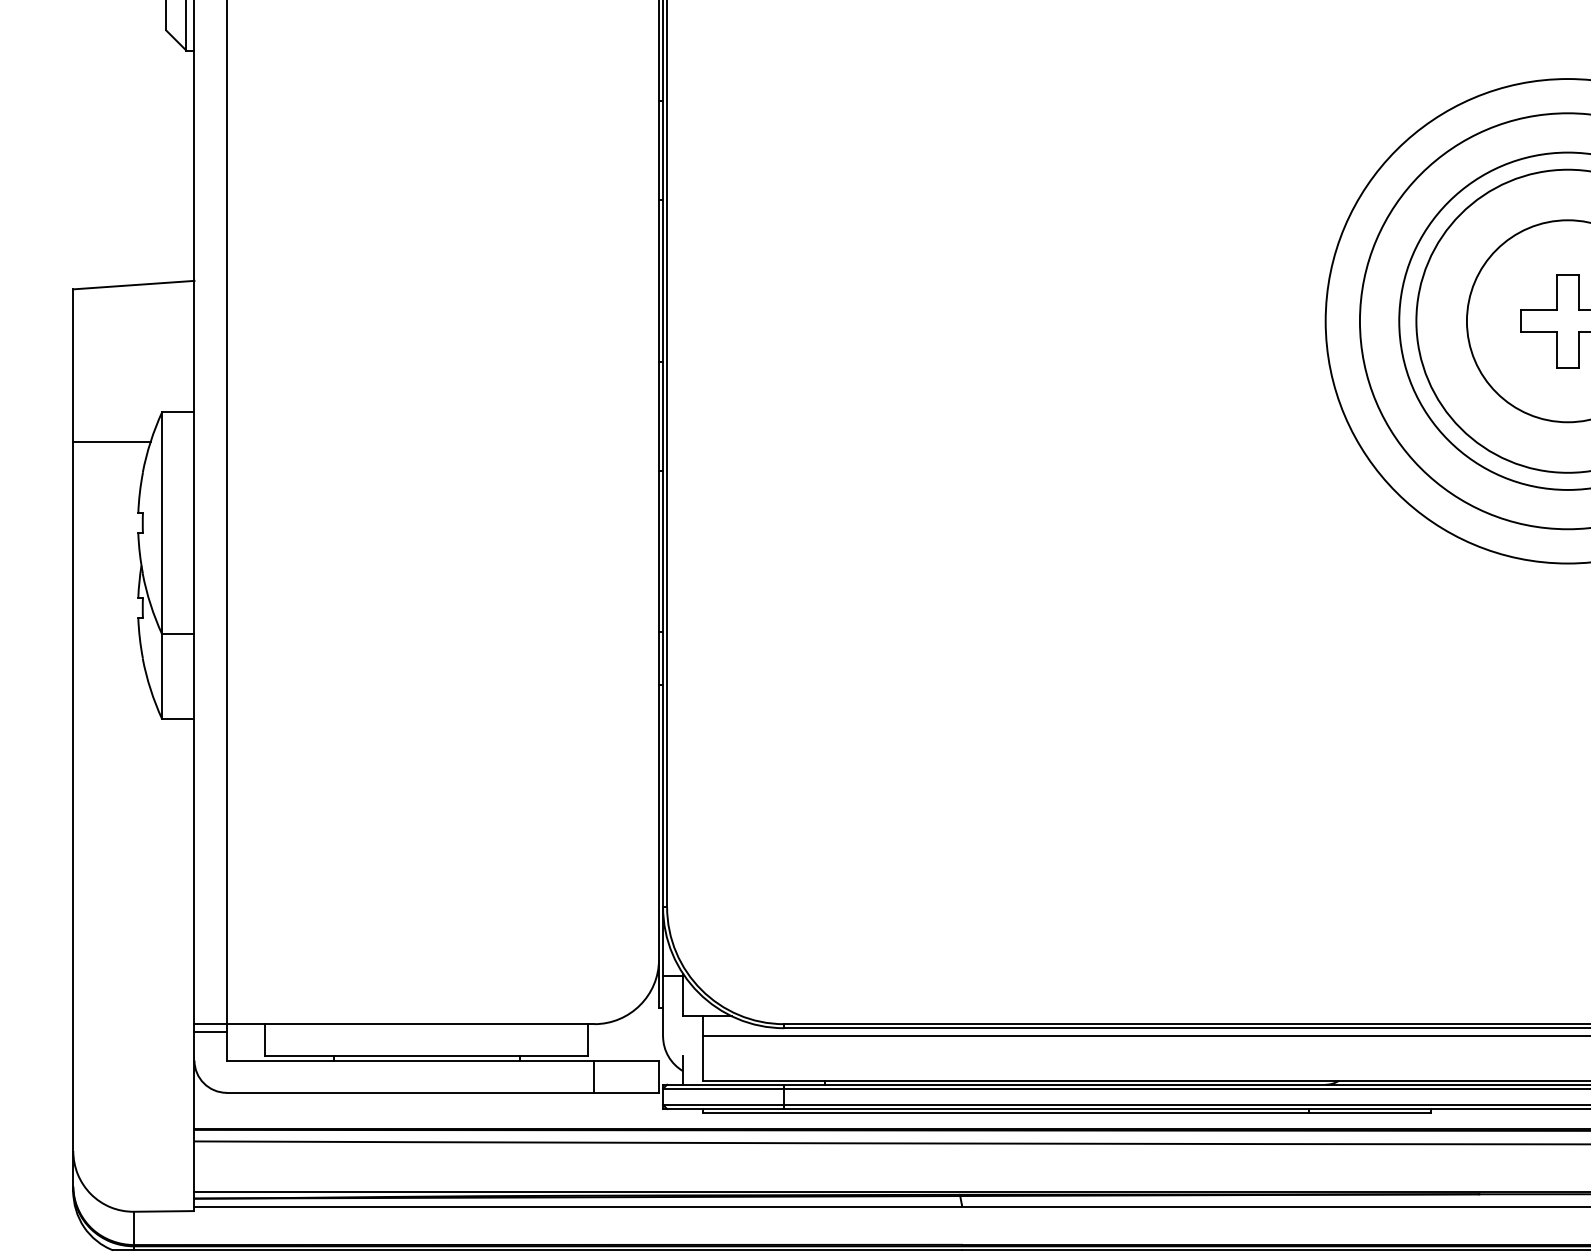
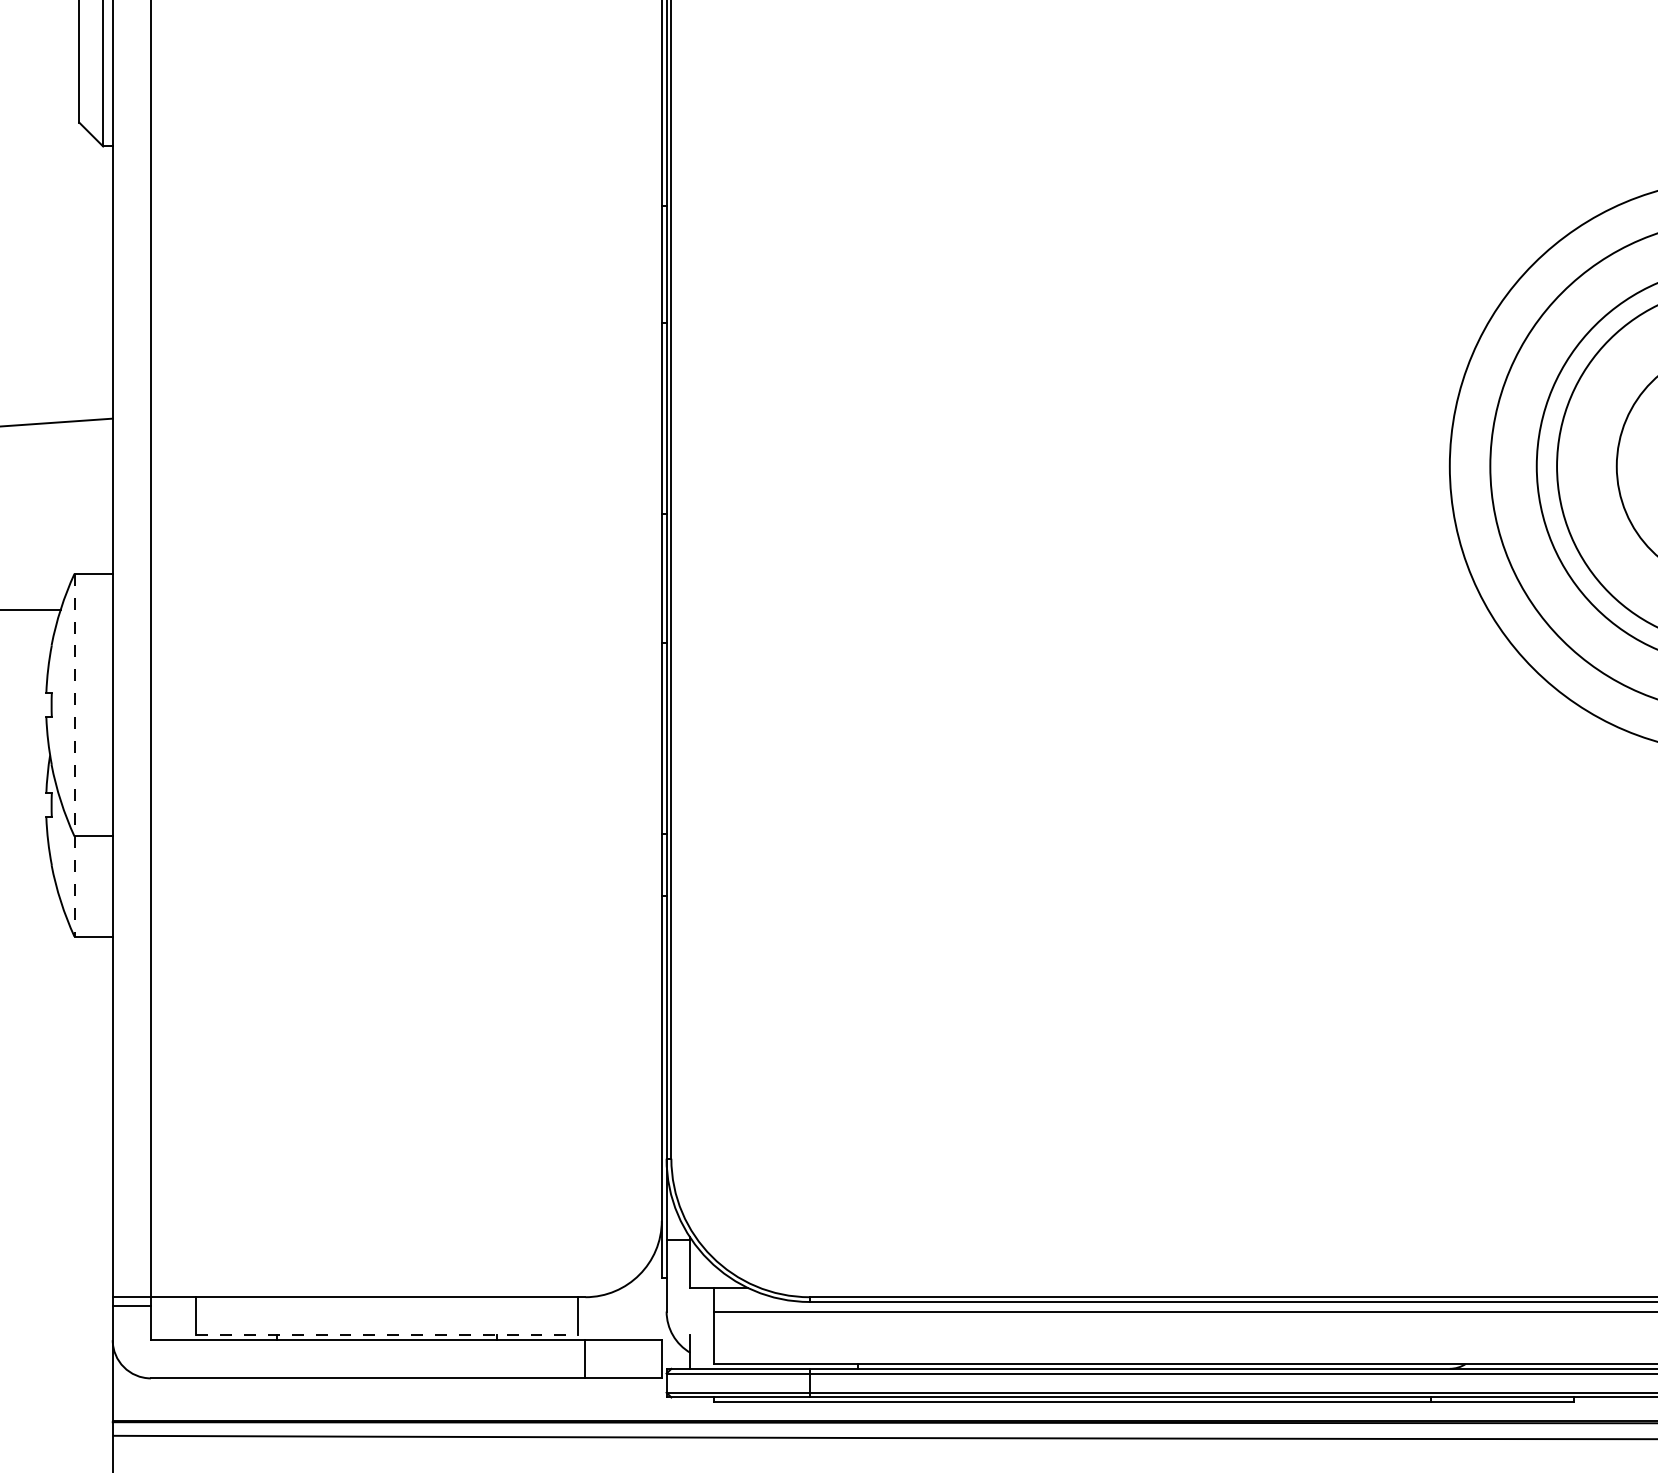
line: (162, 565) -> (74, 755), solid -> dashed
line: (426, 1056) -> (386, 1335), solid -> dashed

